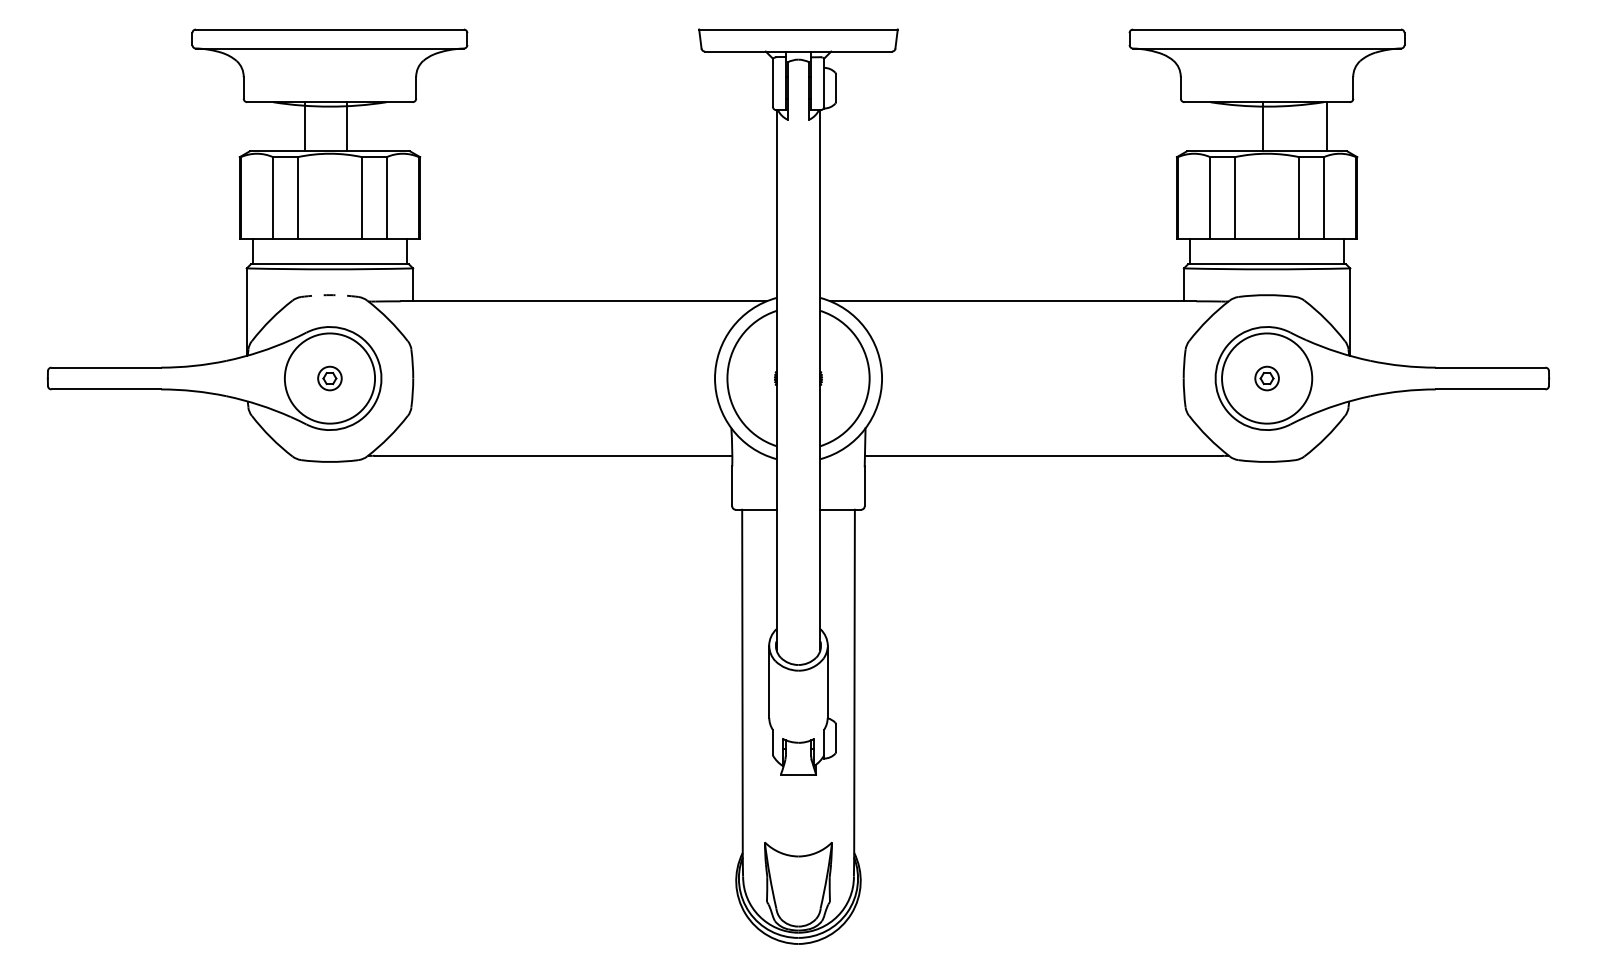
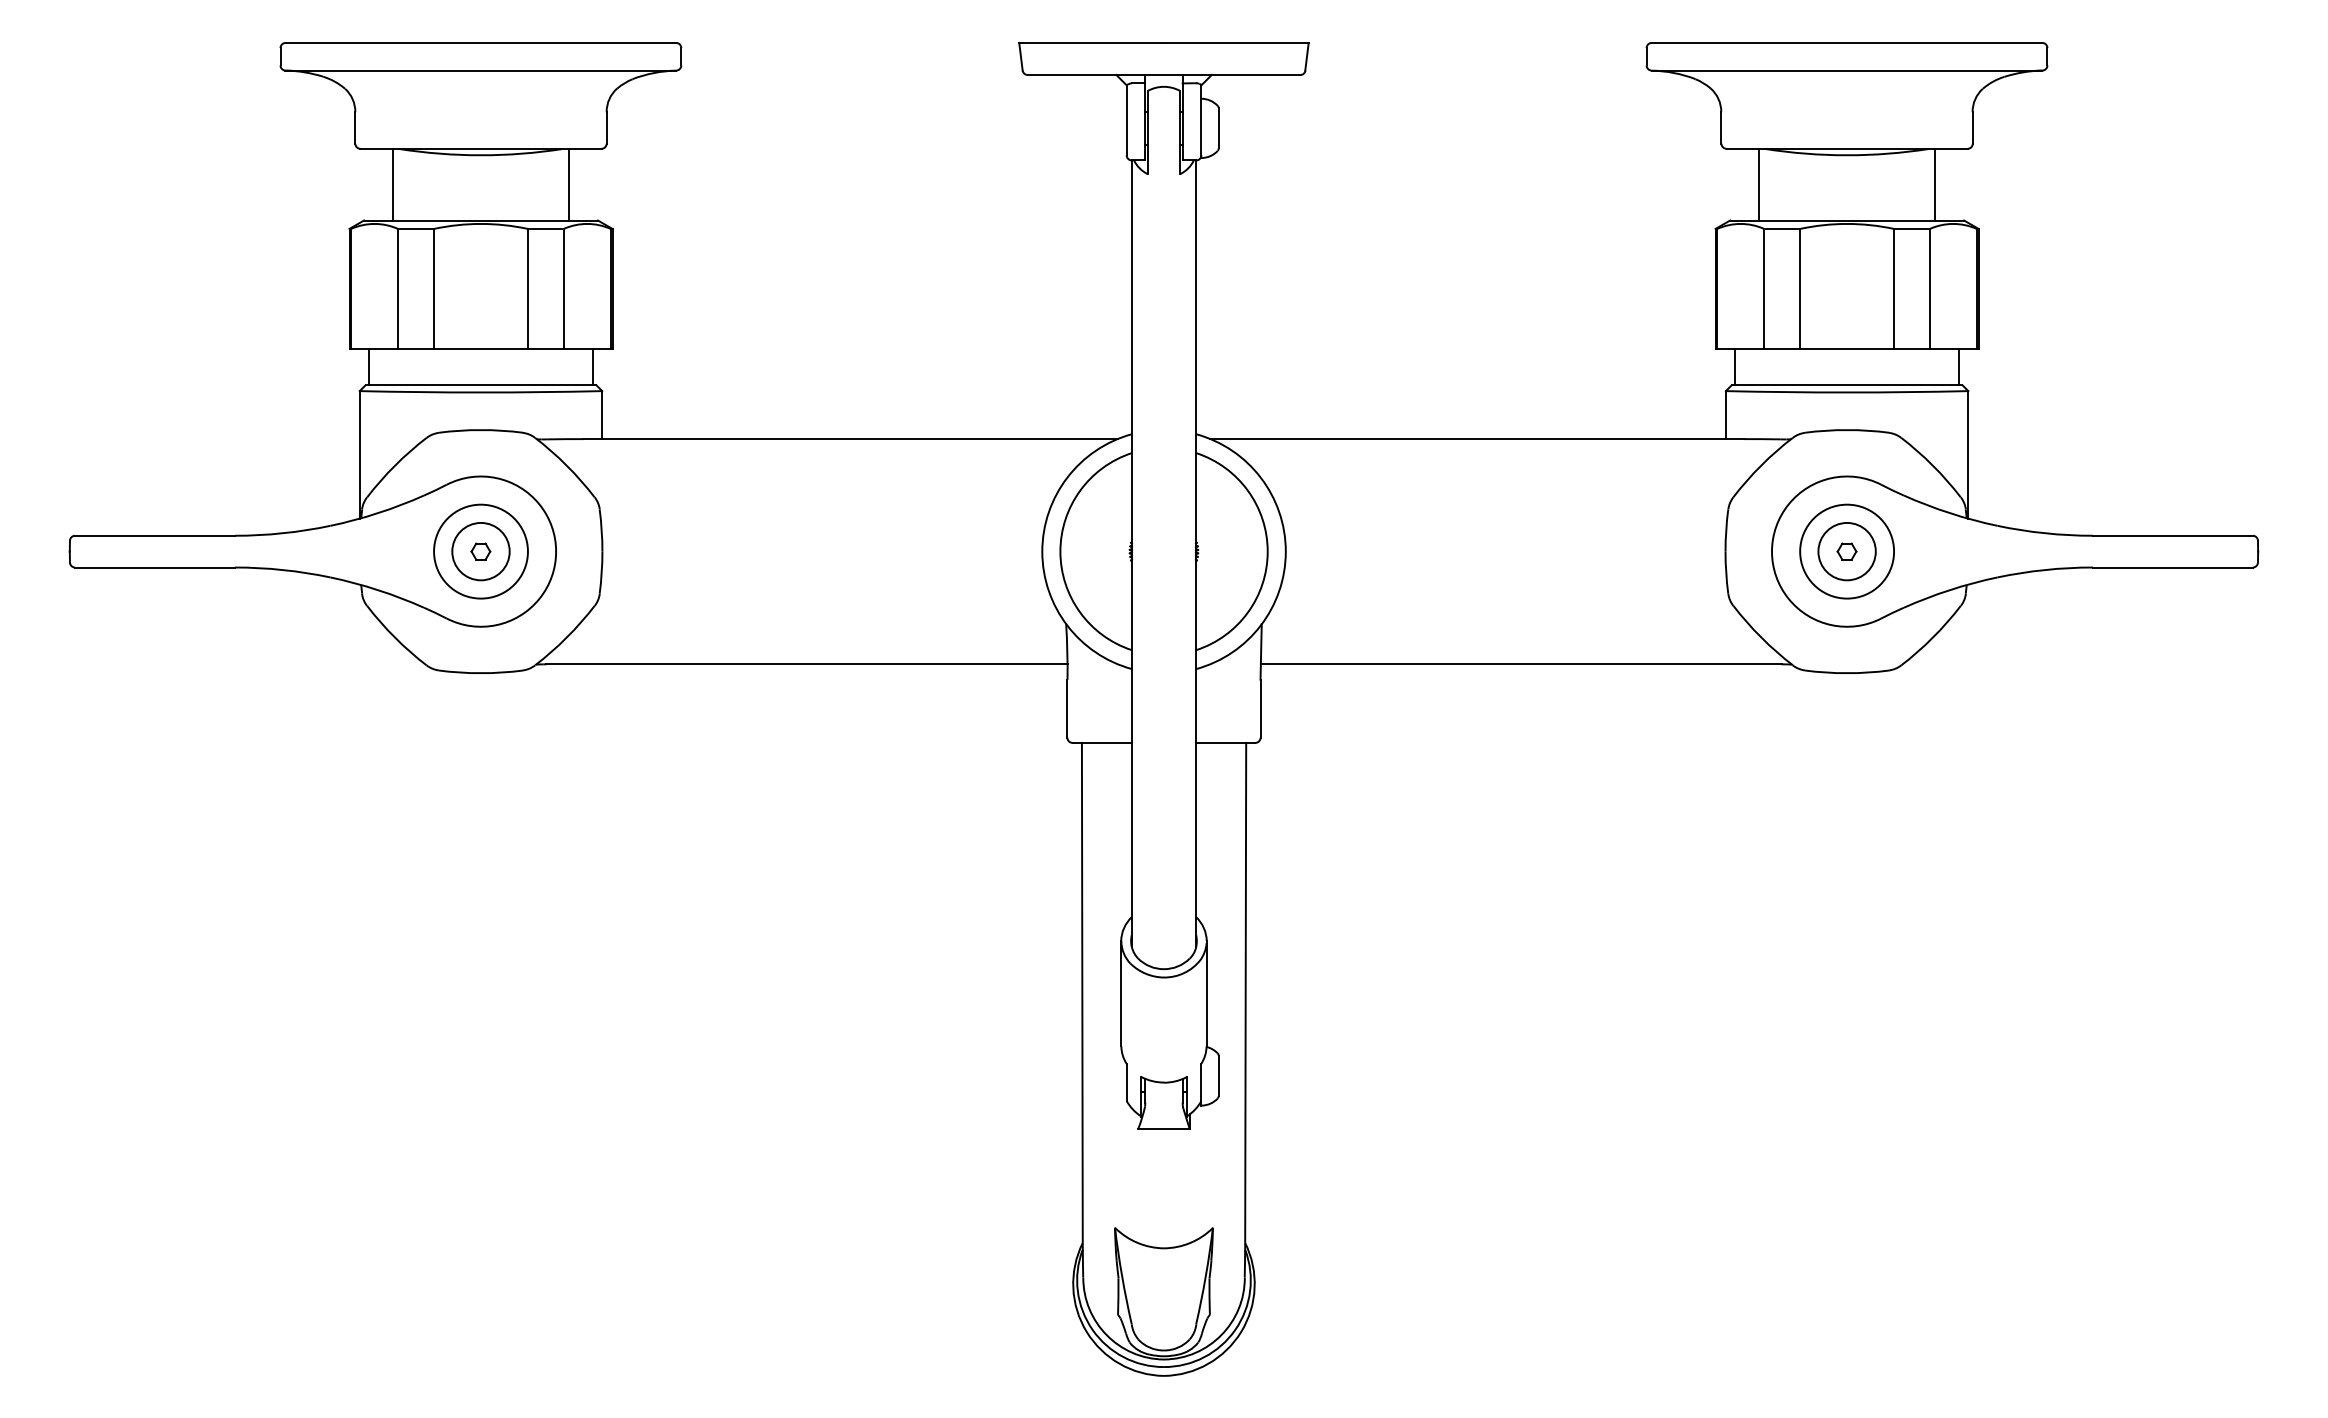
line: (304, 126) -> (392, 184), moved
line: (347, 126) -> (569, 184), moved
line: (1262, 126) -> (1758, 184), moved
arc: (329, 295) -> (480, 430), dashed -> solid
circle: (329, 378) -> (480, 551), size x0.71
circle: (329, 378) -> (480, 551), size x1.67
circle: (1266, 378) -> (1846, 551), size x0.71
circle: (1266, 378) -> (1846, 551), size x1.67

